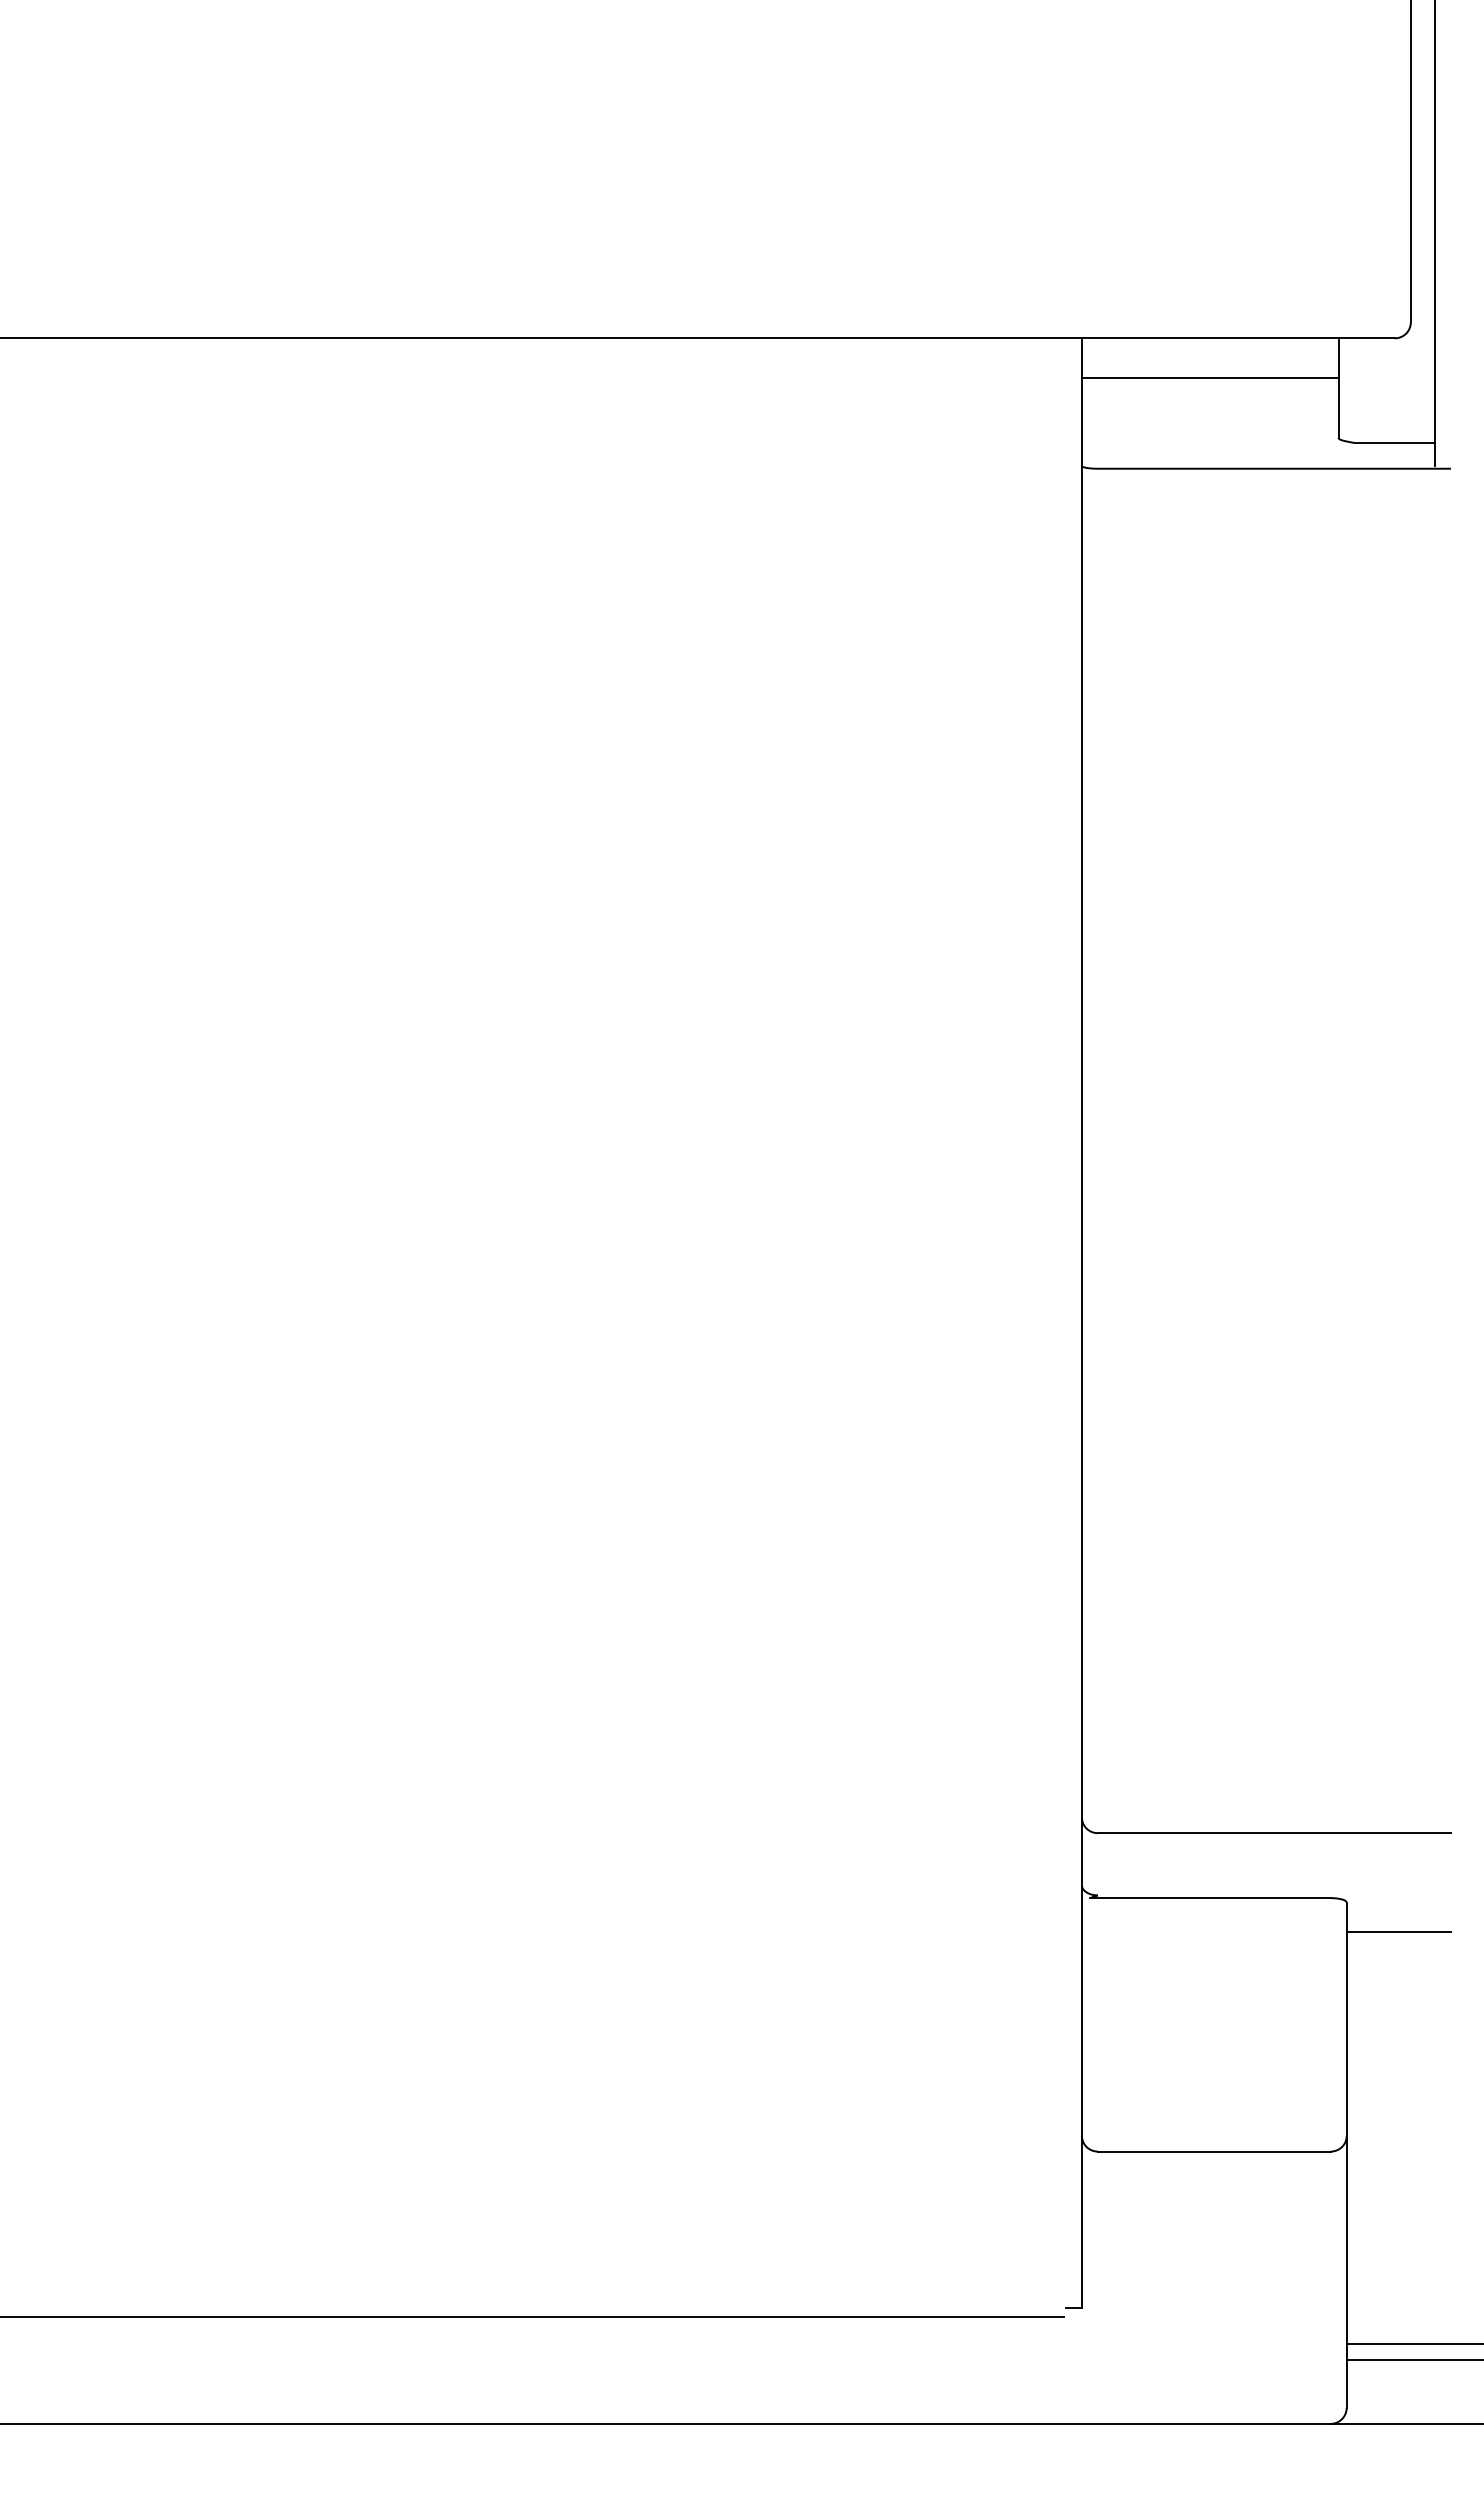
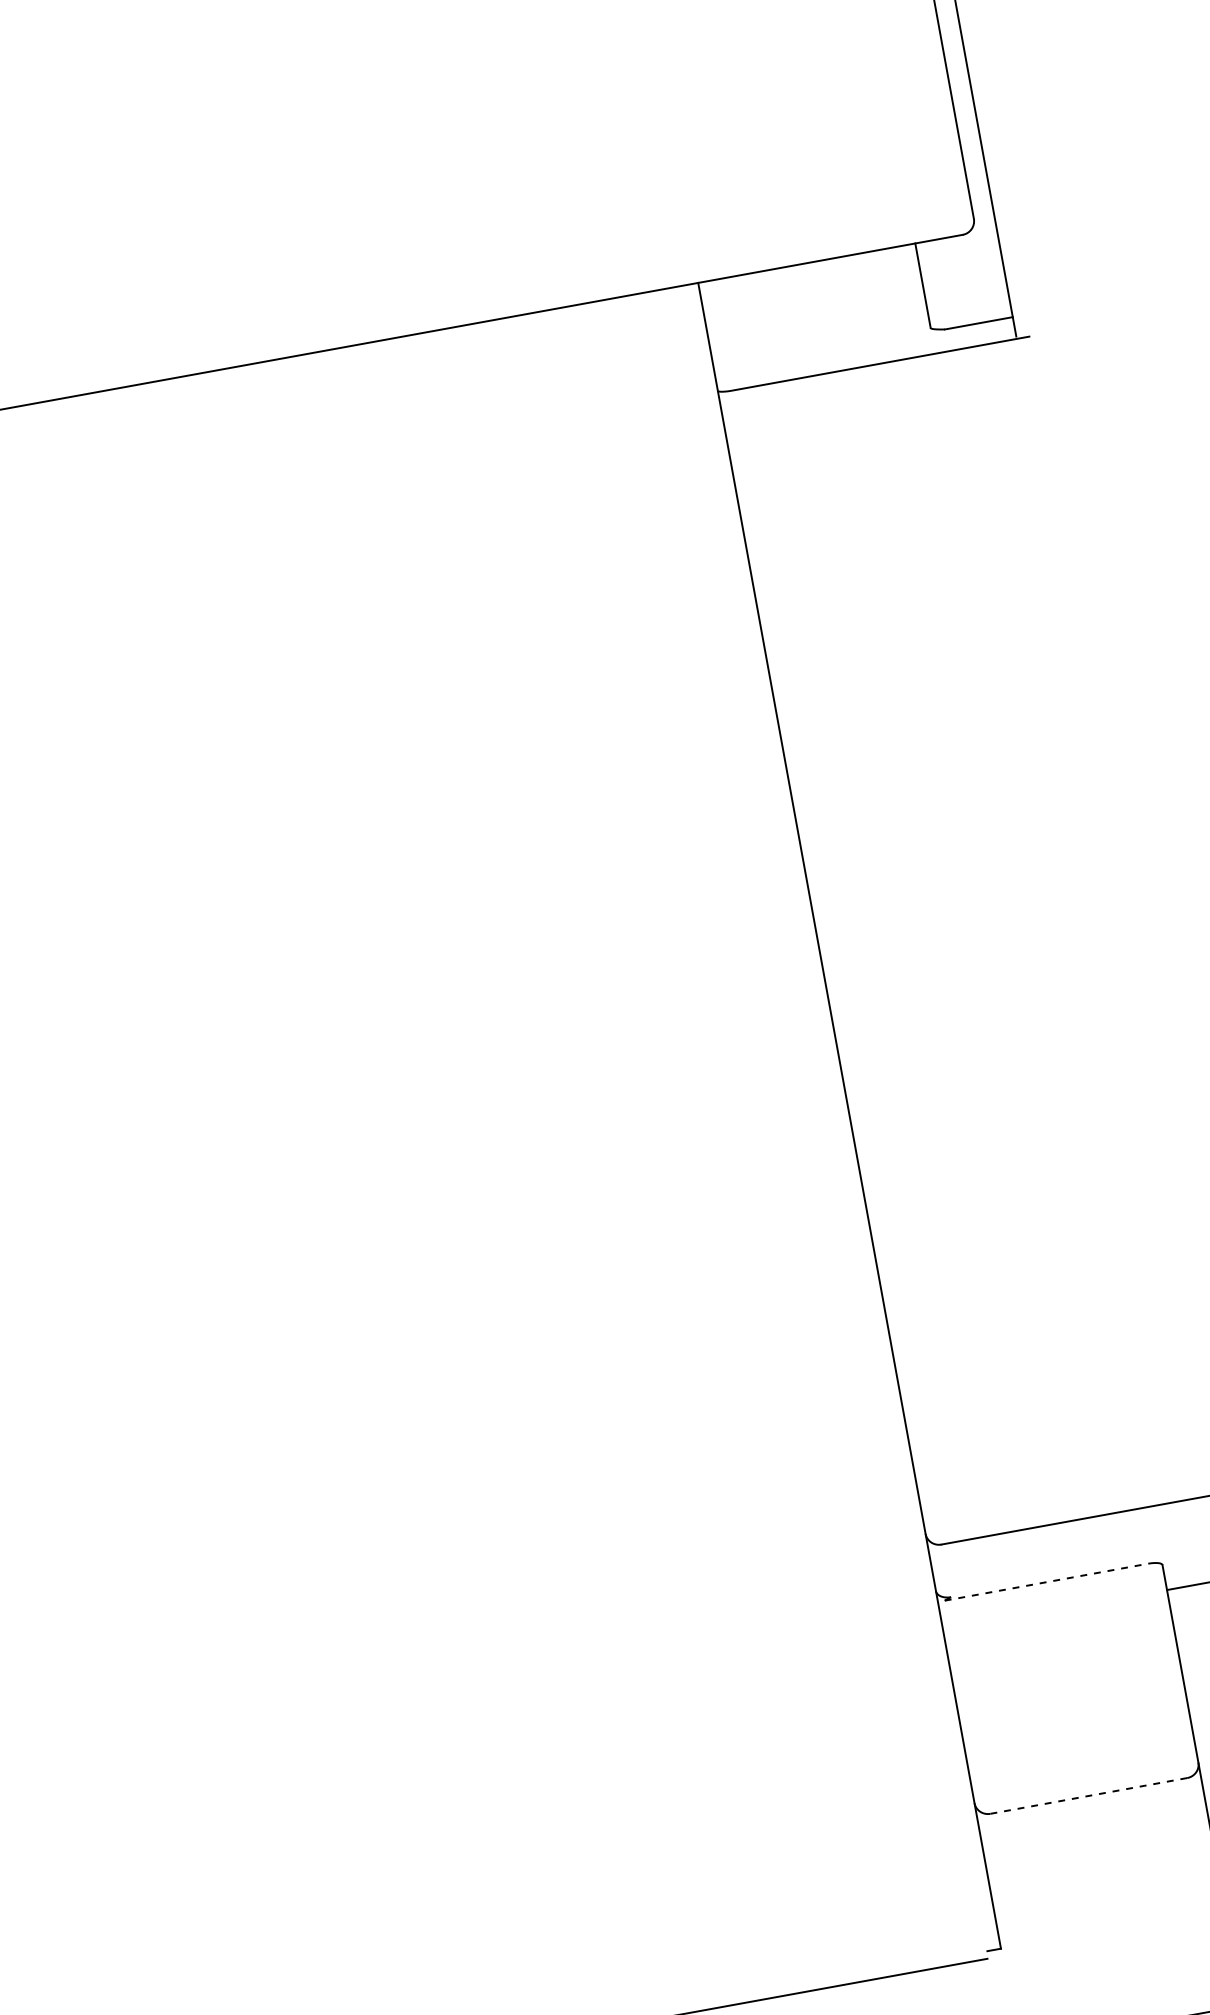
line: (1209, 378) -> (812, 297), removed
line: (1210, 1898) -> (1046, 1582), solid -> dashed
line: (1214, 2151) -> (1088, 1795), solid -> dashed

